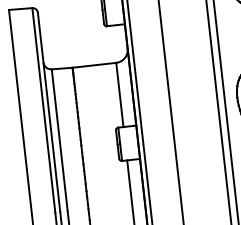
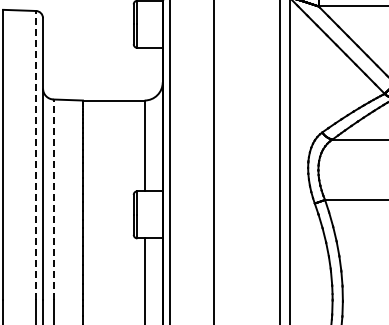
line: (44, 110) -> (36, 155), solid -> dashed
line: (59, 140) -> (53, 199), solid -> dashed

